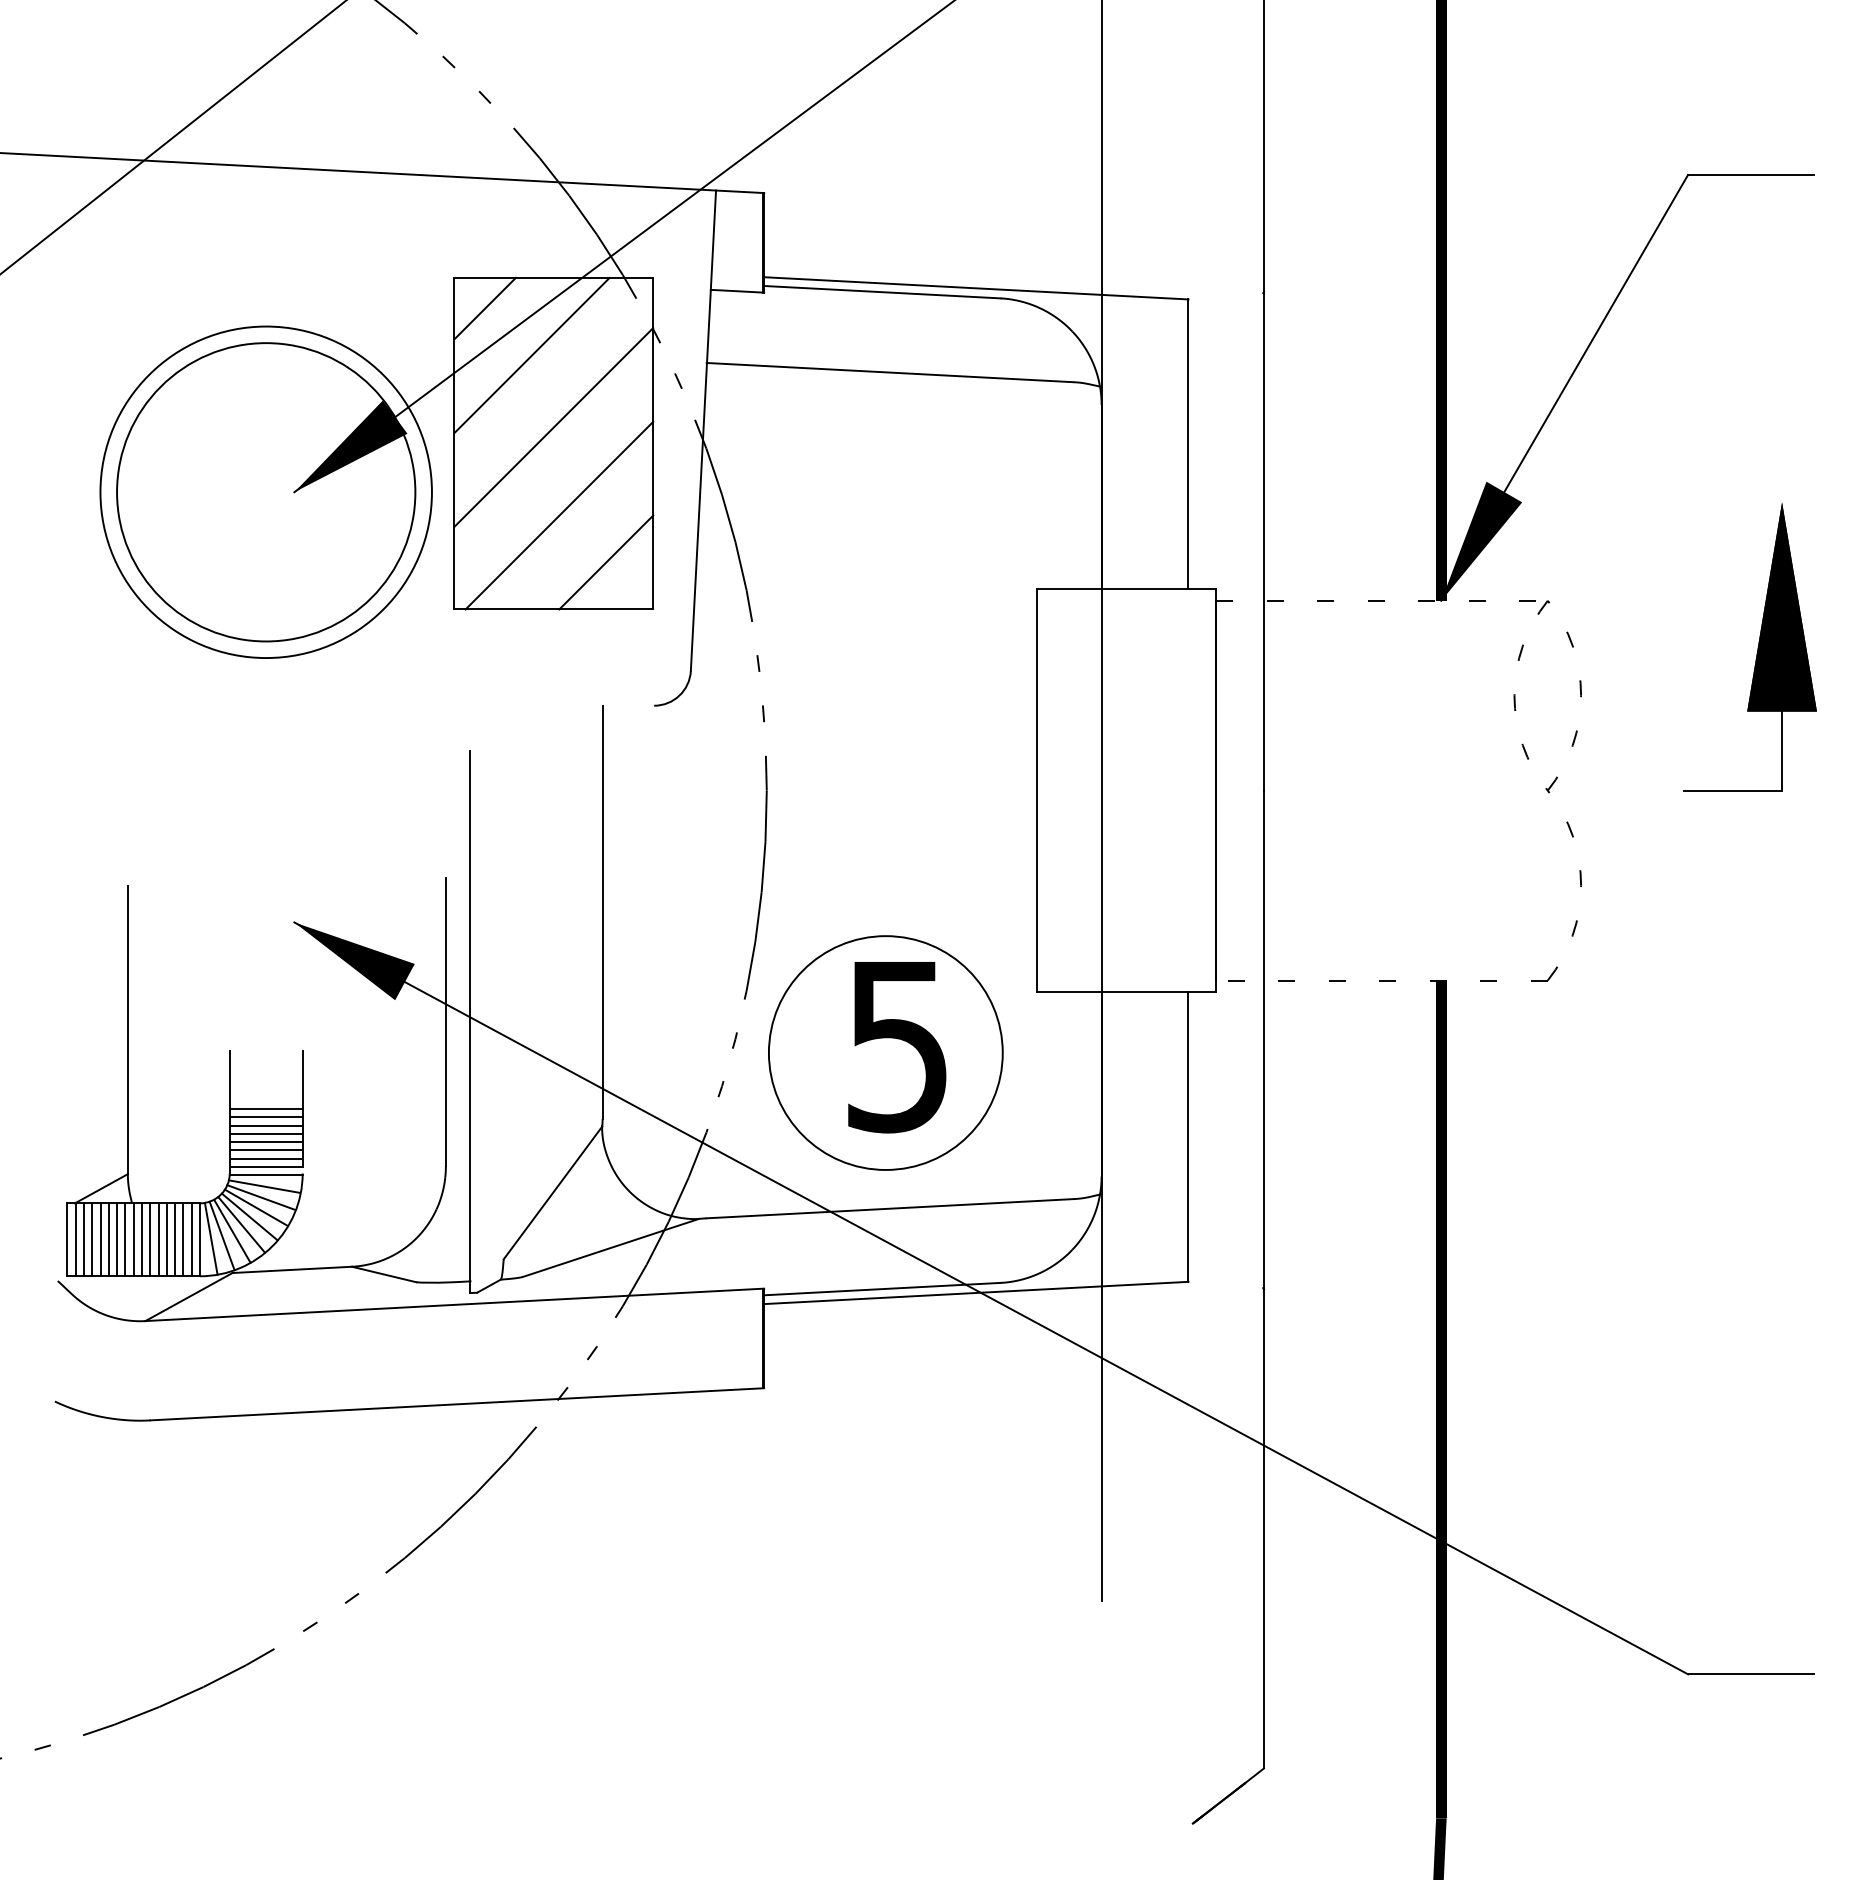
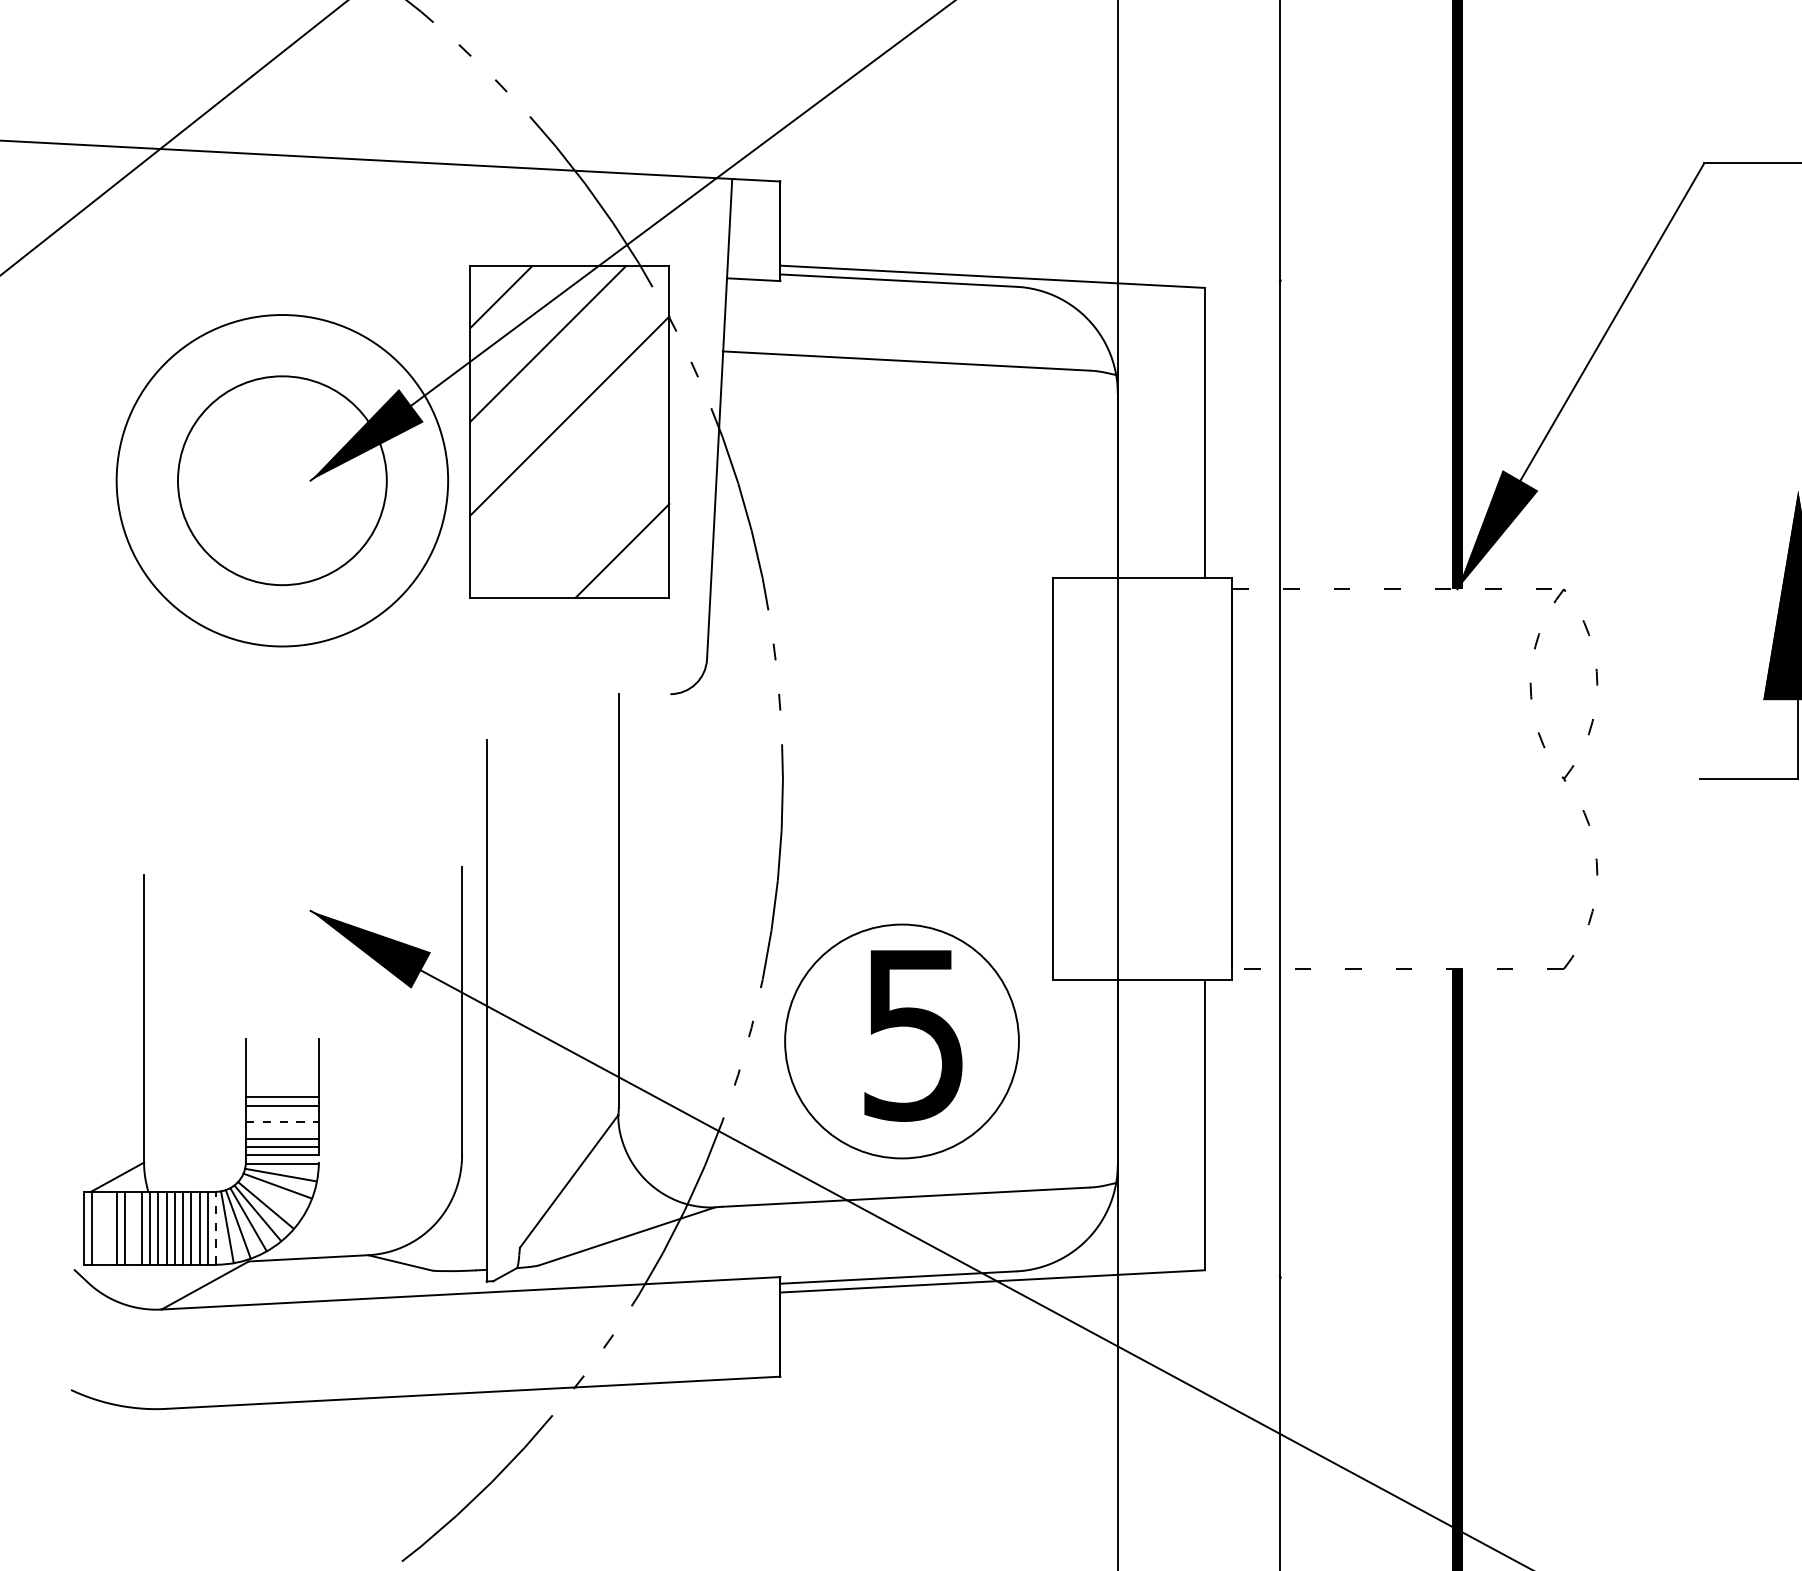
circle: (266, 492) -> (282, 480), size x0.7
line: (559, 515) -> (575, 503), removed
line: (265, 1125) -> (281, 1113), removed
line: (266, 1133) -> (282, 1121), solid -> dashed
line: (265, 1142) -> (281, 1130), removed
line: (256, 1207) -> (272, 1195), removed
line: (84, 1239) -> (100, 1227), removed
line: (92, 1239) -> (108, 1227), removed
line: (117, 1239) -> (133, 1227), removed
line: (200, 1239) -> (216, 1227), solid -> dashed

